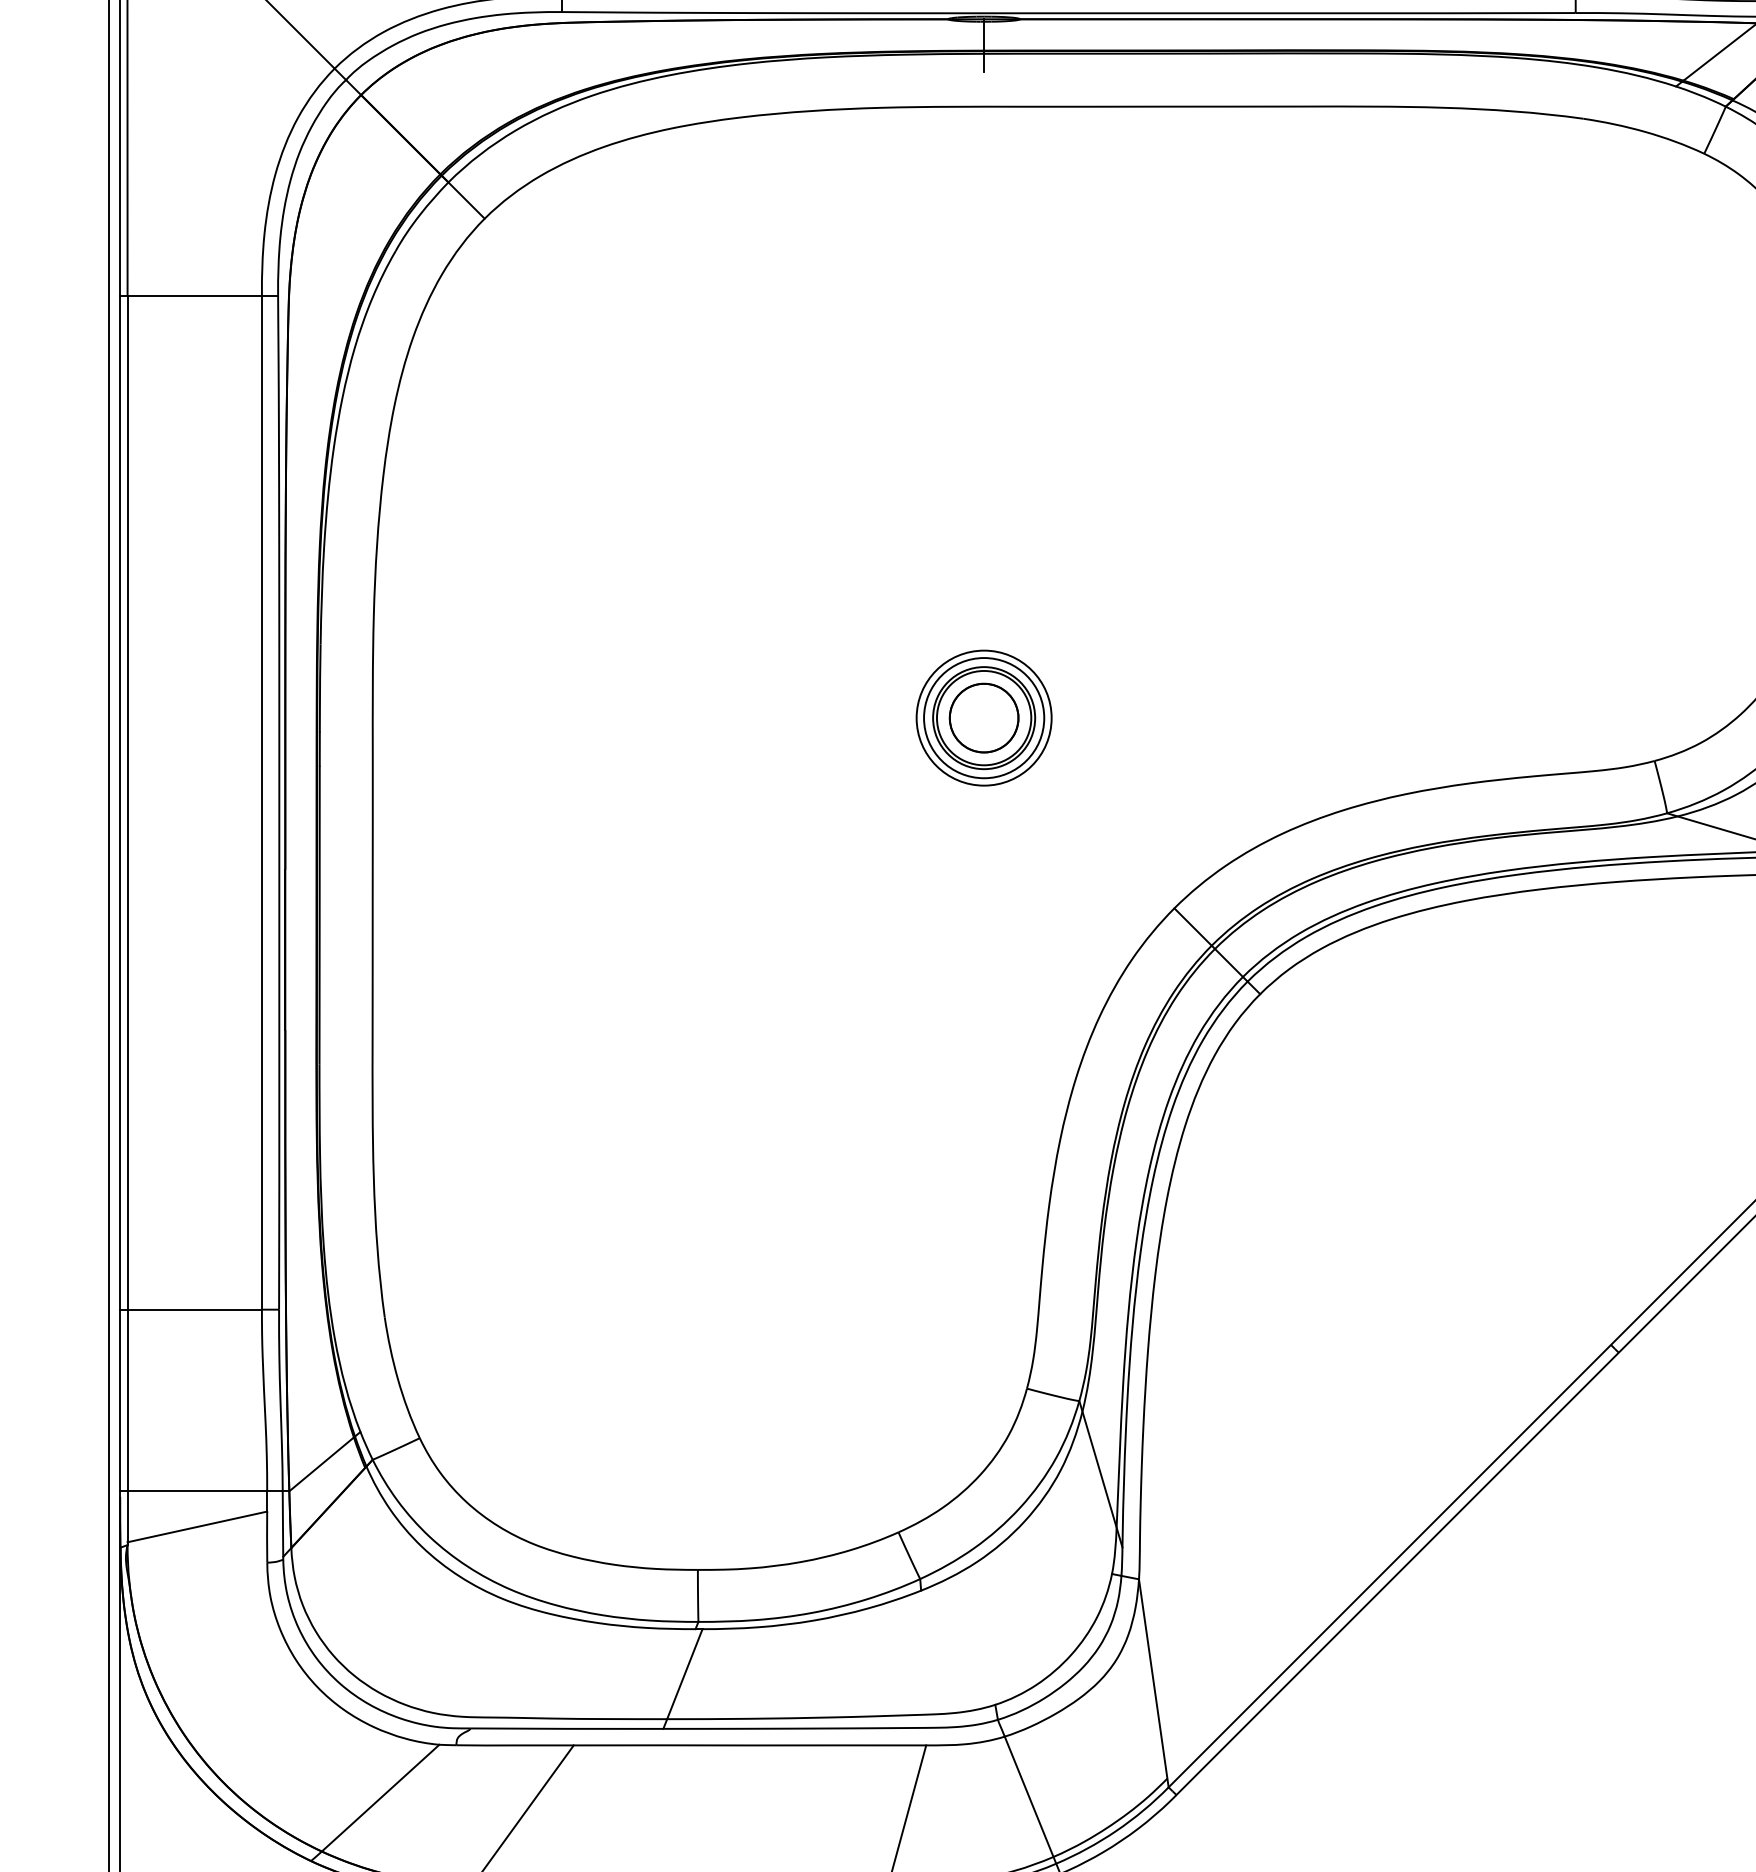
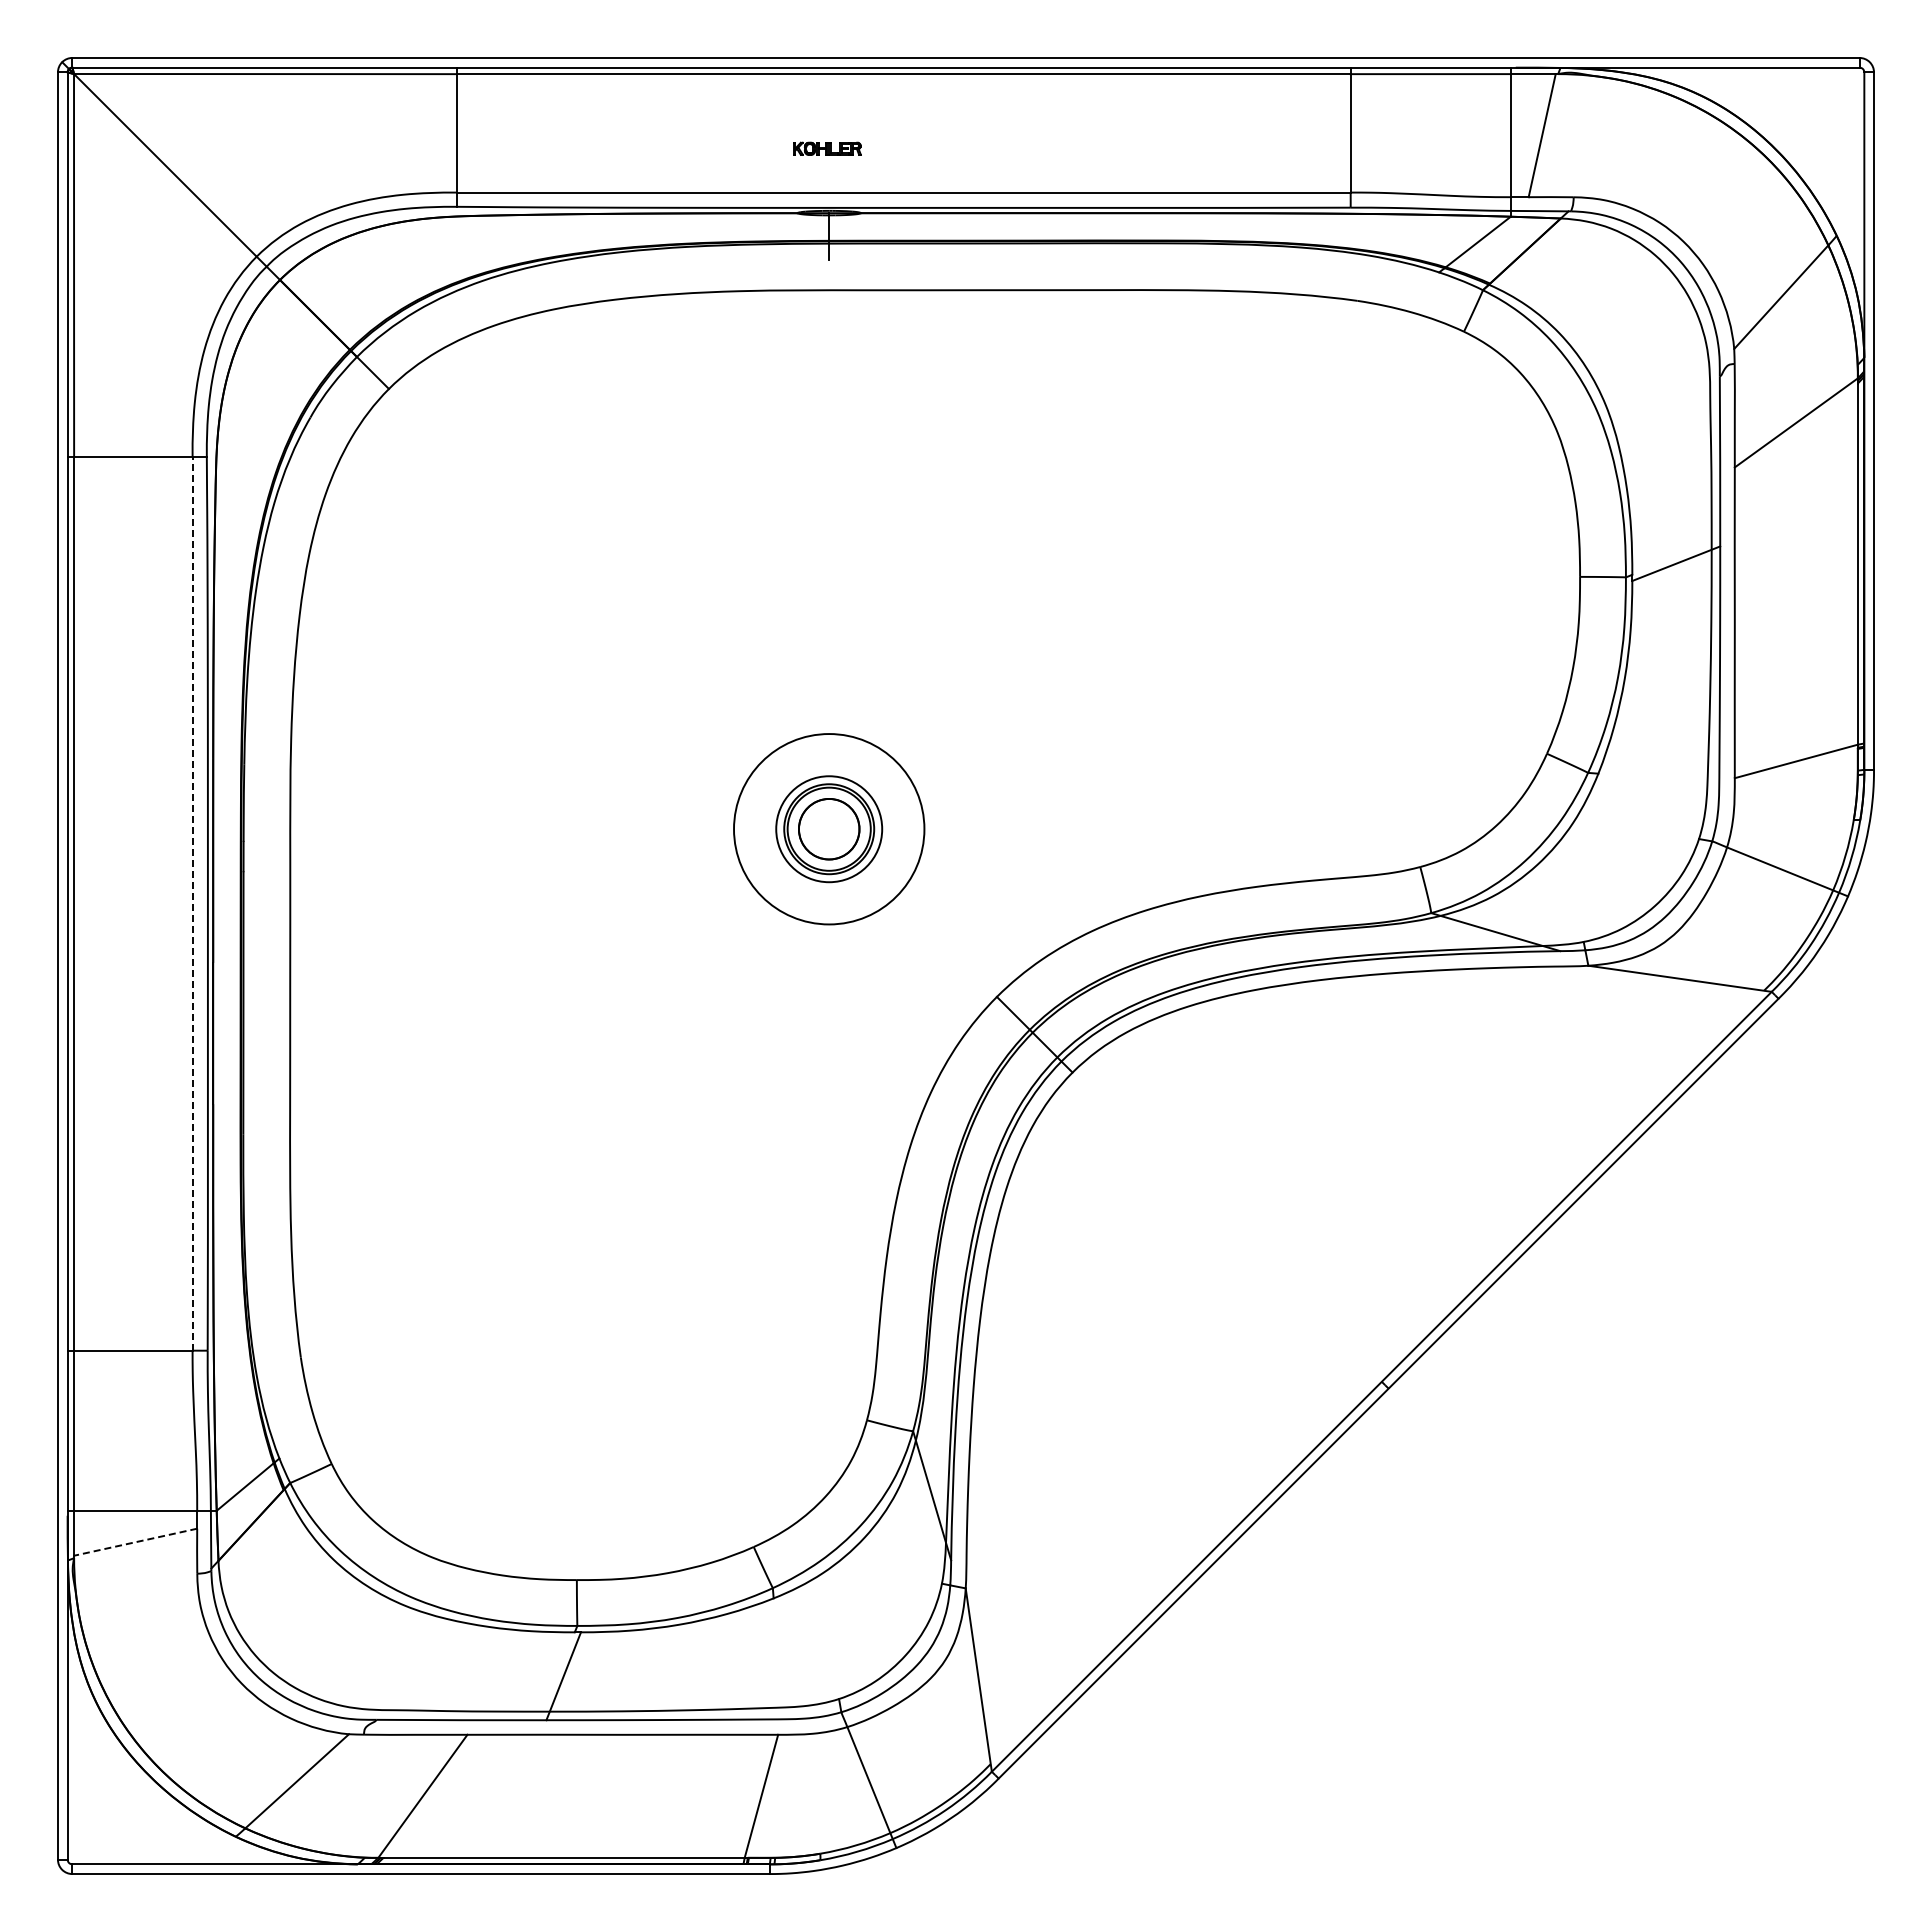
circle: (983, 717) -> (828, 828), size x1.6
line: (261, 802) -> (192, 903), solid -> dashed
line: (197, 1527) -> (135, 1542), solid -> dashed

